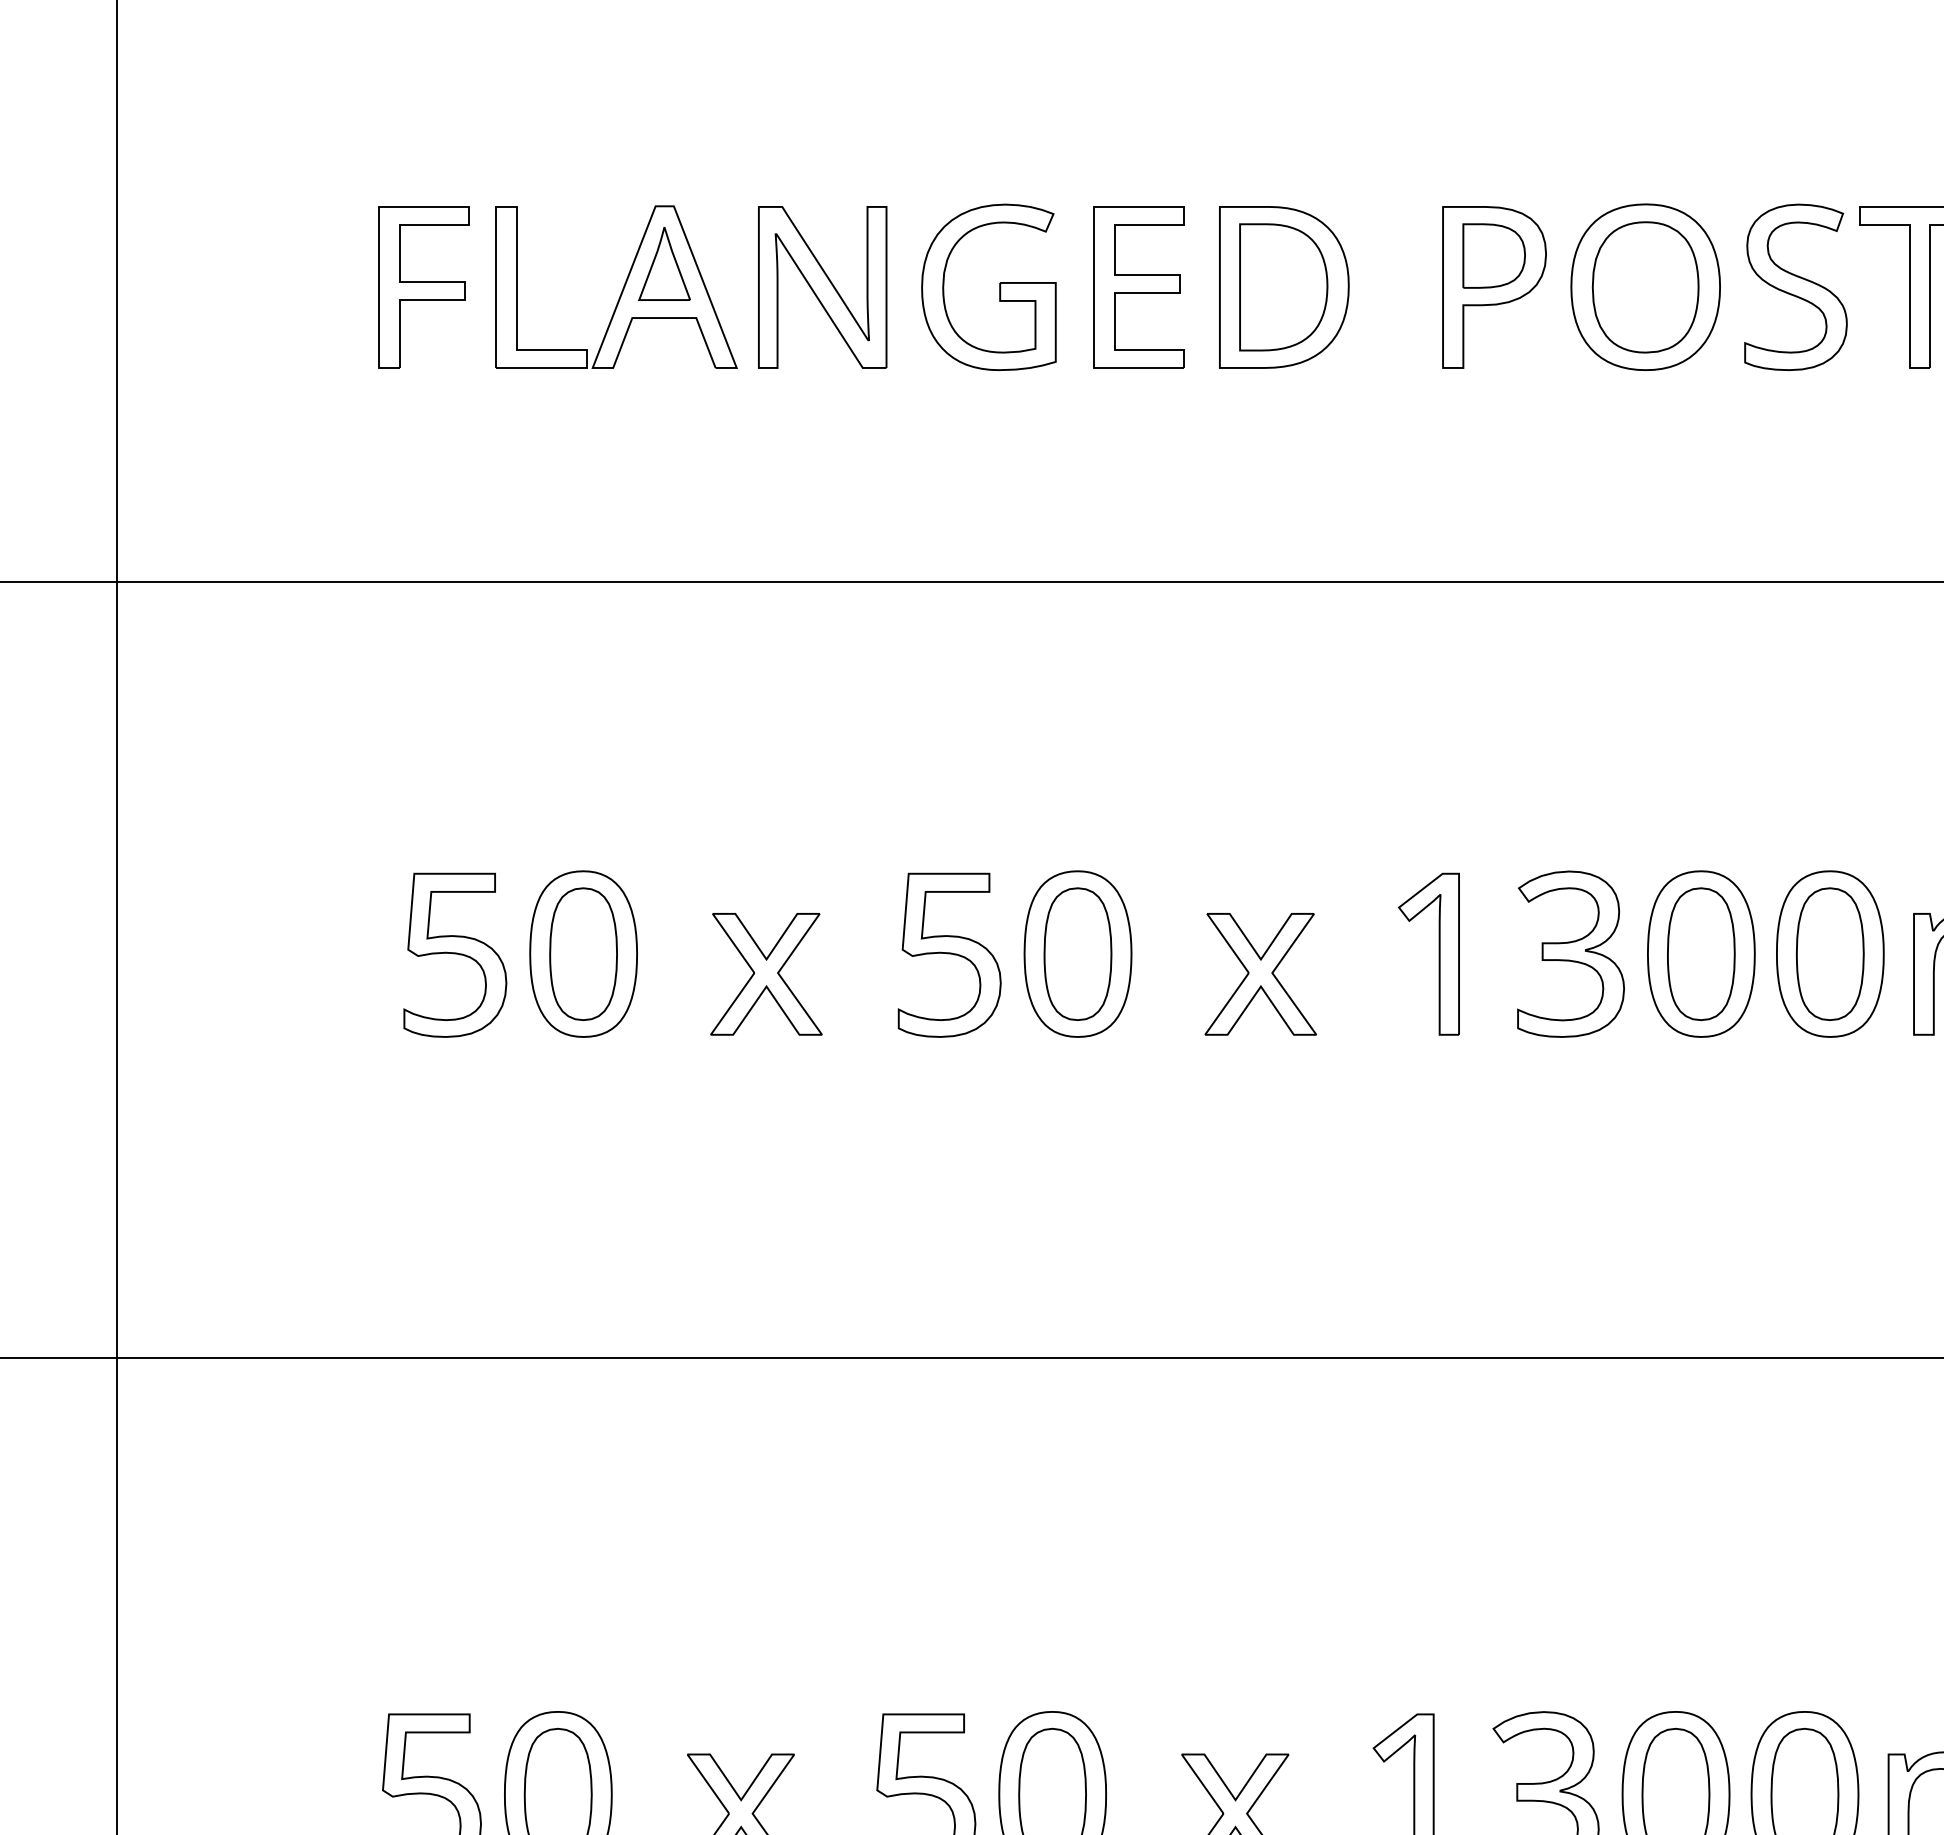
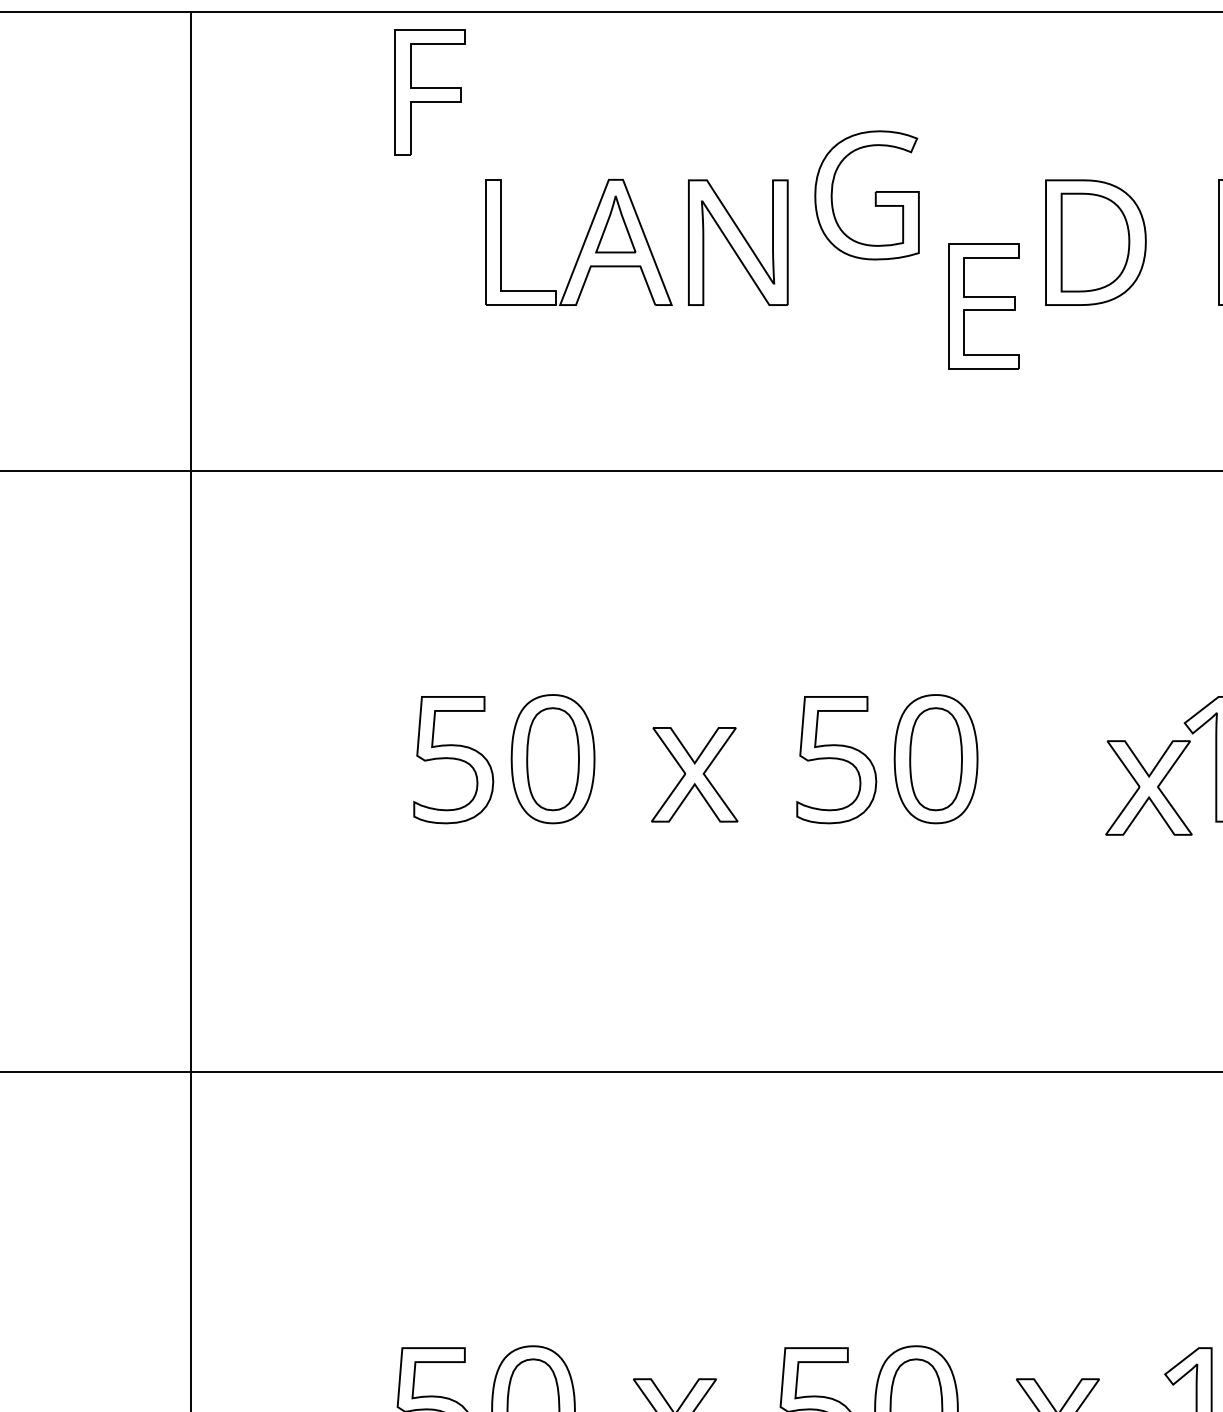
part: (999, 286) -> (875, 194), moved
part: (423, 287) -> (429, 92), moved
part: (1138, 287) -> (982, 306), moved
part: (1260, 974) -> (1148, 788), moved

